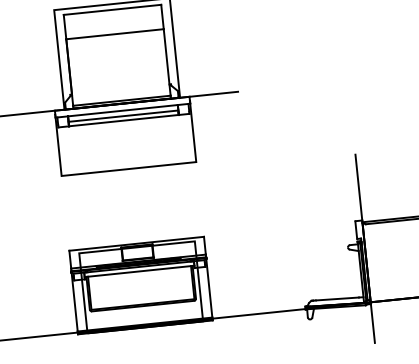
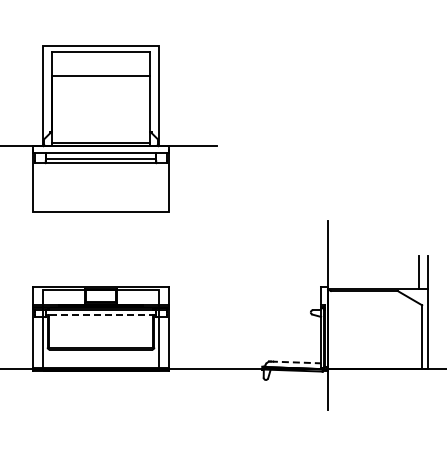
line: (139, 271) -> (100, 314), solid -> dashed
line: (338, 298) -> (296, 362), solid -> dashed

